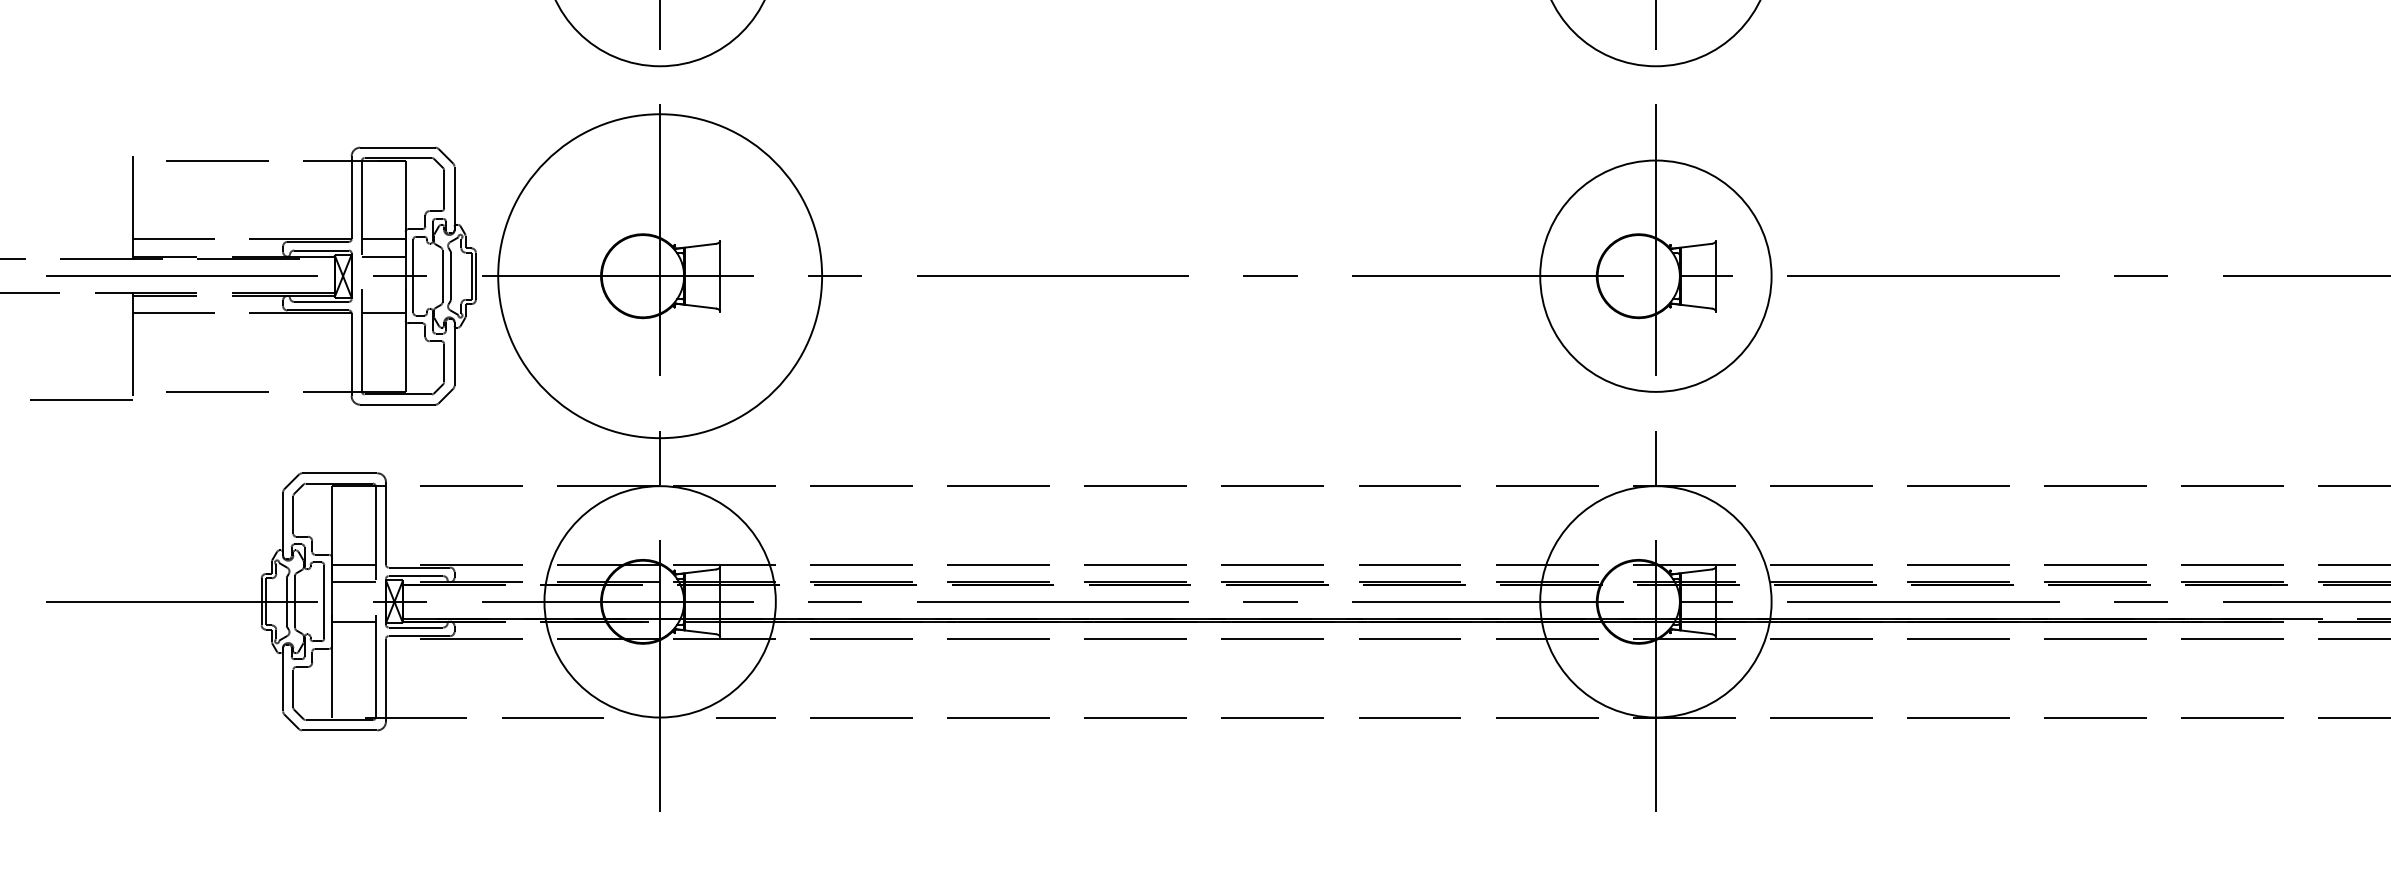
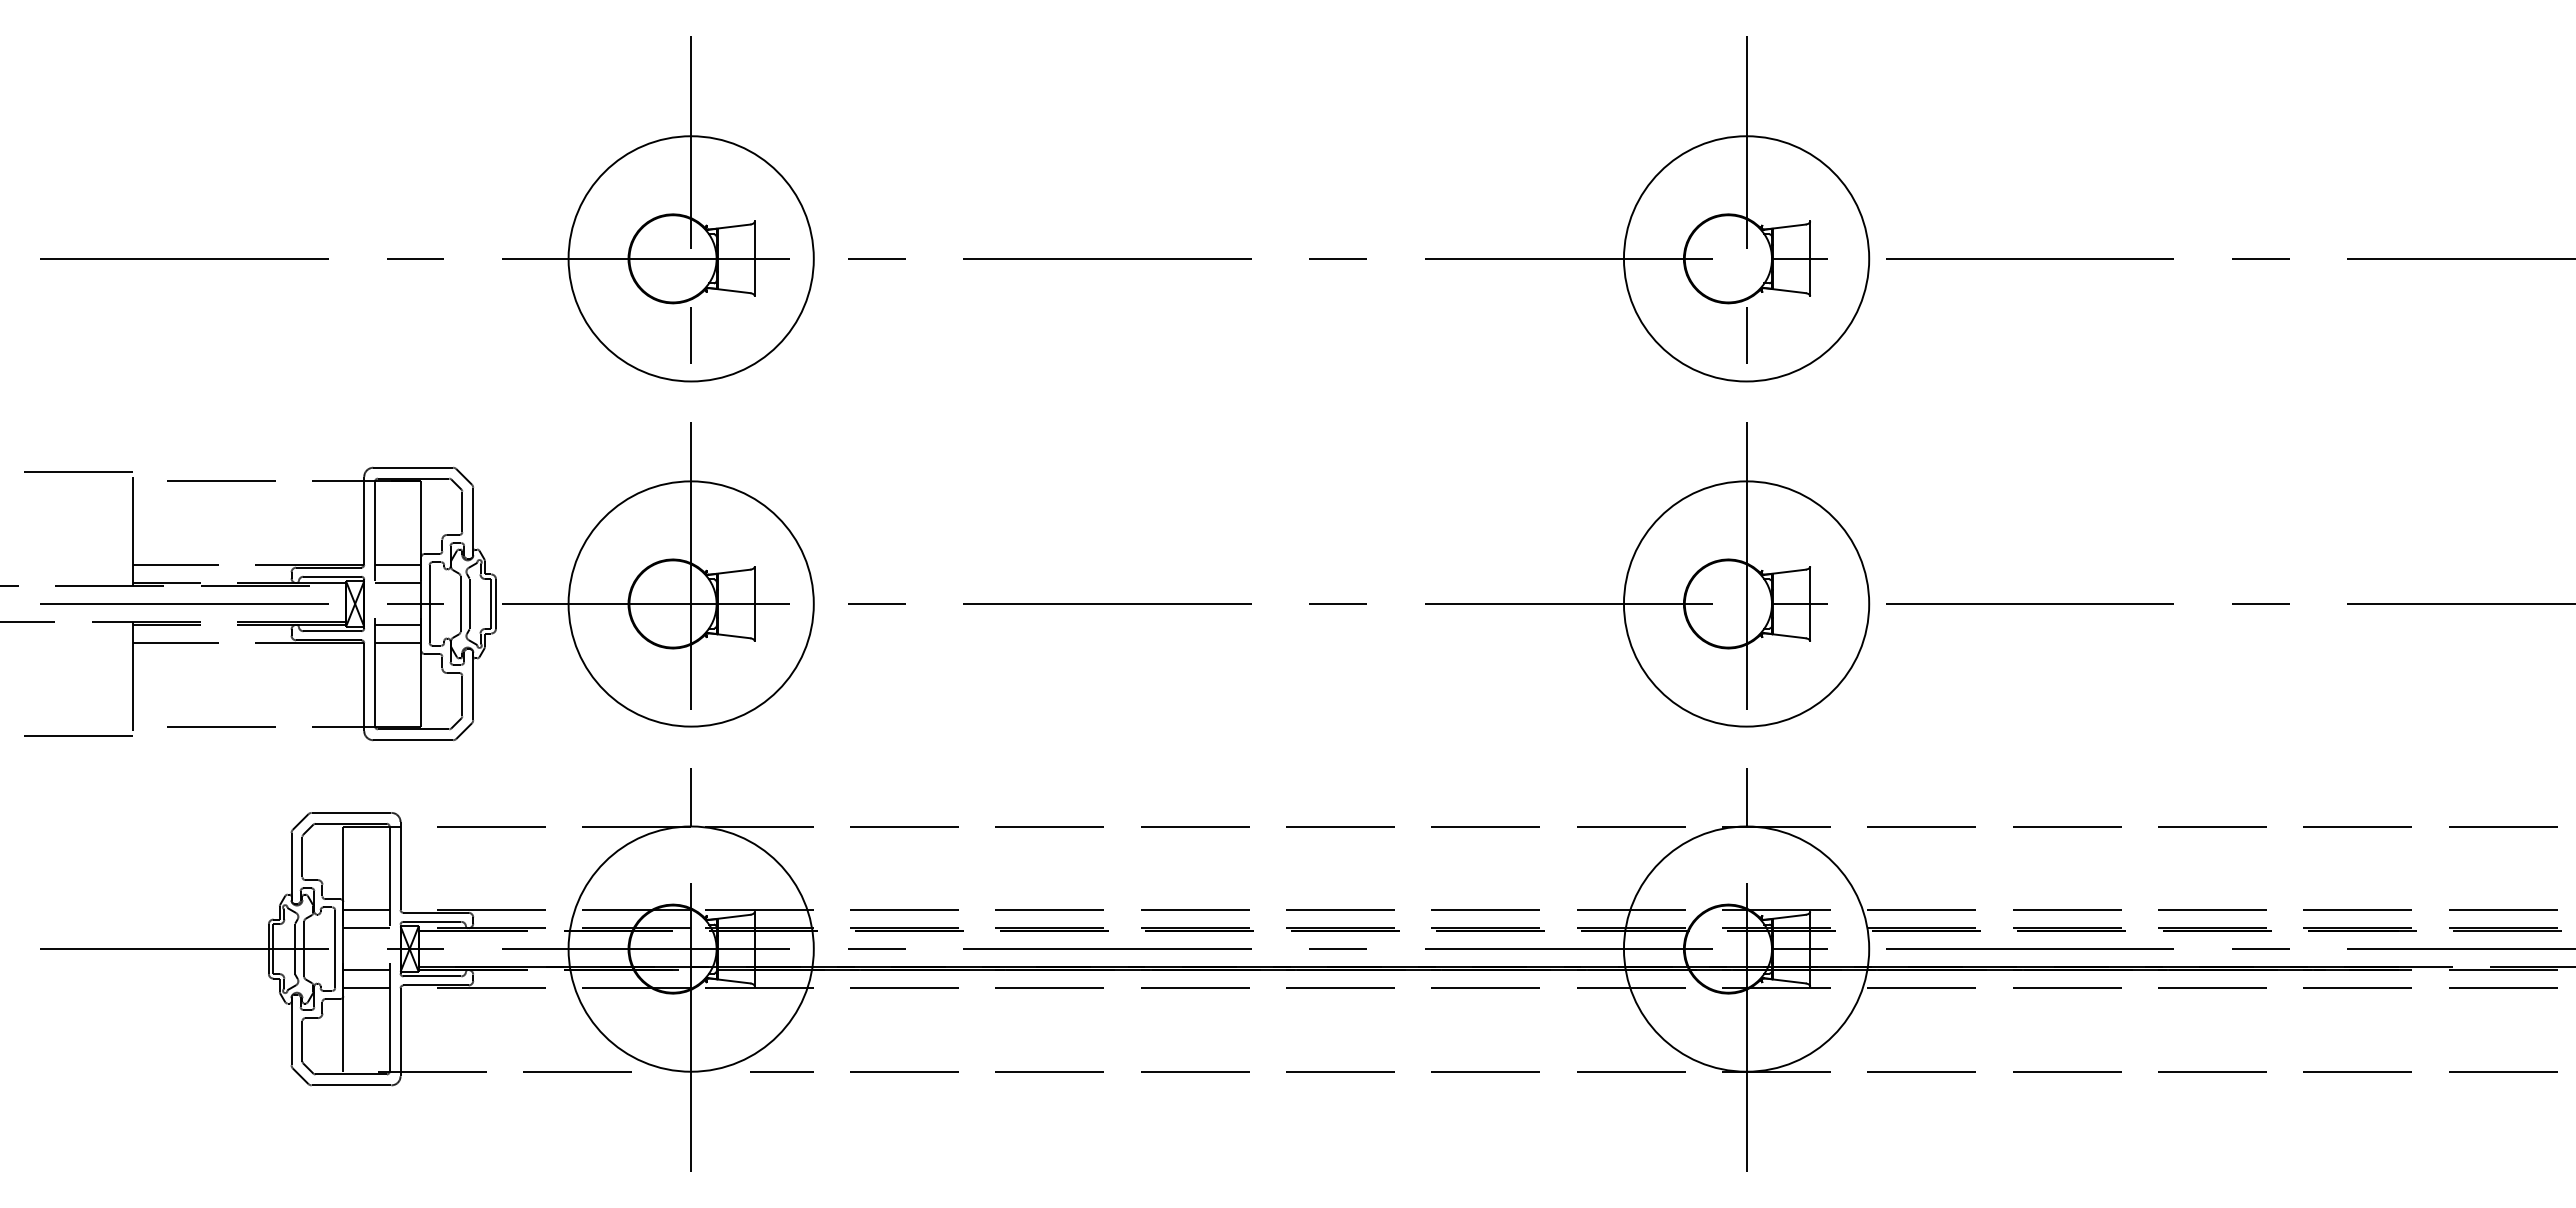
line: (77, 152) -> (73, 472), added
circle: (659, 275) -> (690, 603), size x0.71
line: (383, 295) -> (398, 624), added
line: (353, 639) -> (366, 988), added

